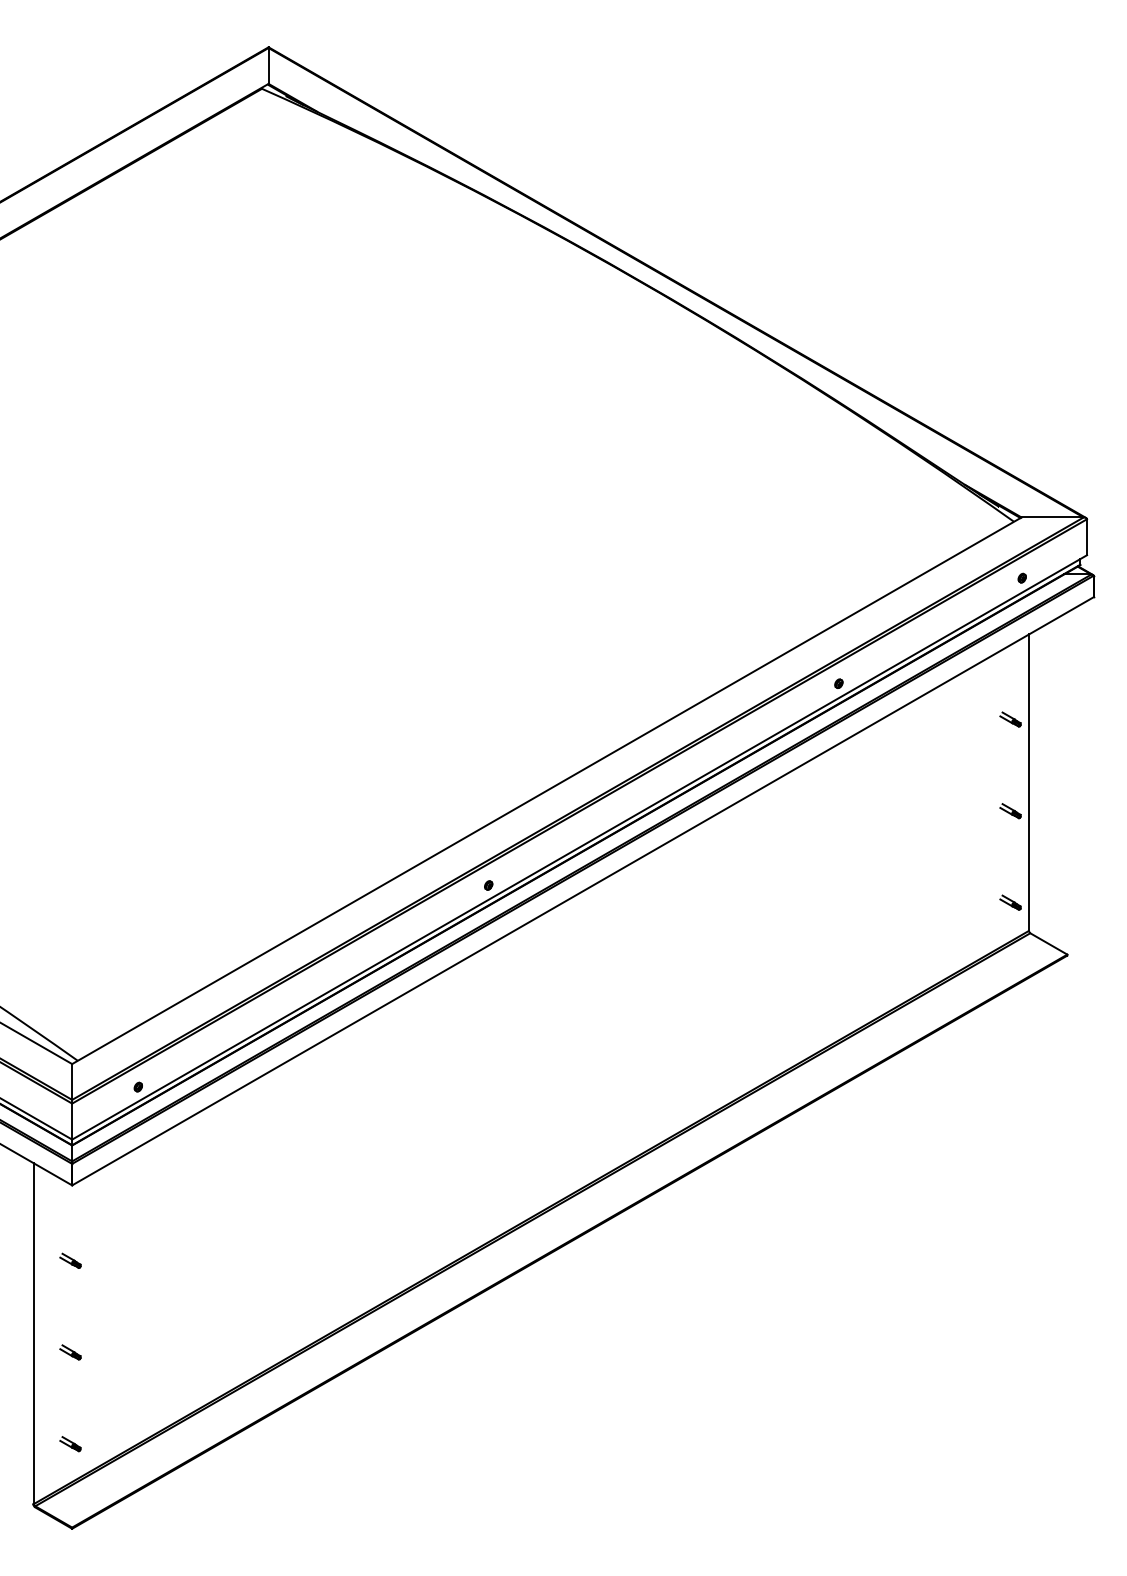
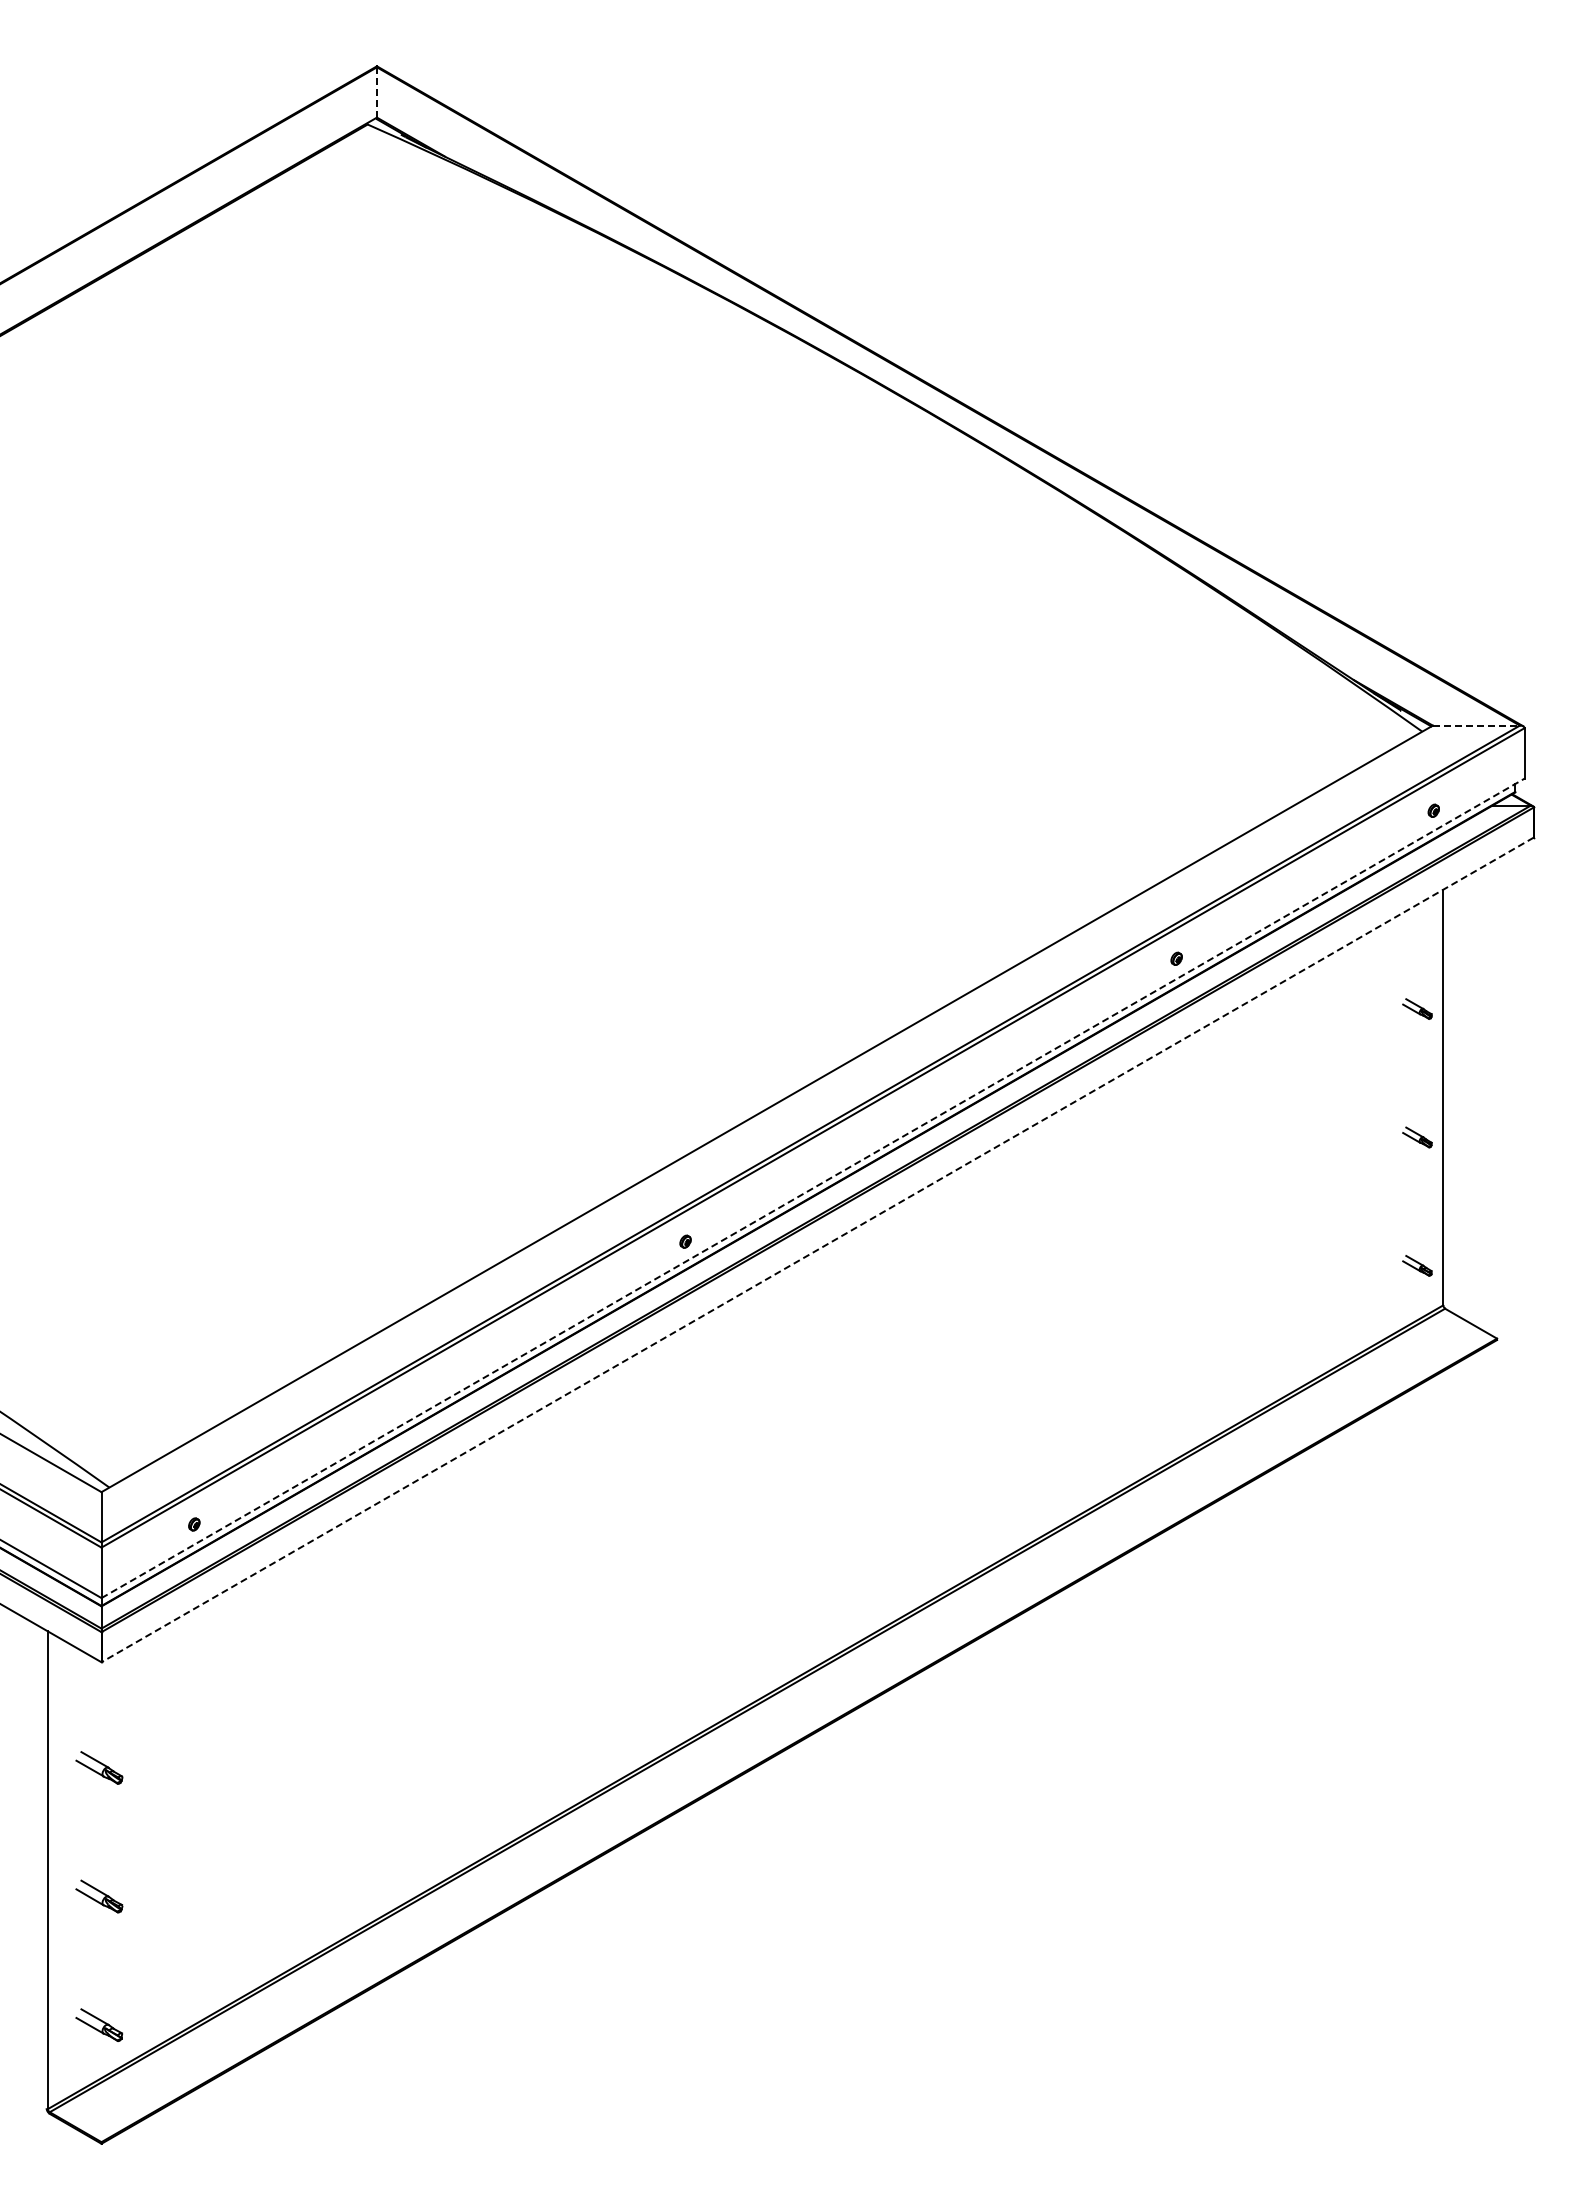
line: (268, 65) -> (376, 92), solid -> dashed
line: (1052, 517) -> (1476, 725), solid -> dashed
line: (579, 847) -> (813, 1188), solid -> dashed
line: (582, 891) -> (817, 1250), solid -> dashed
part: (70, 1261) -> (98, 1768), size x1.6
part: (70, 1352) -> (98, 1896), size x1.6
part: (70, 1443) -> (98, 2024), size x1.6

